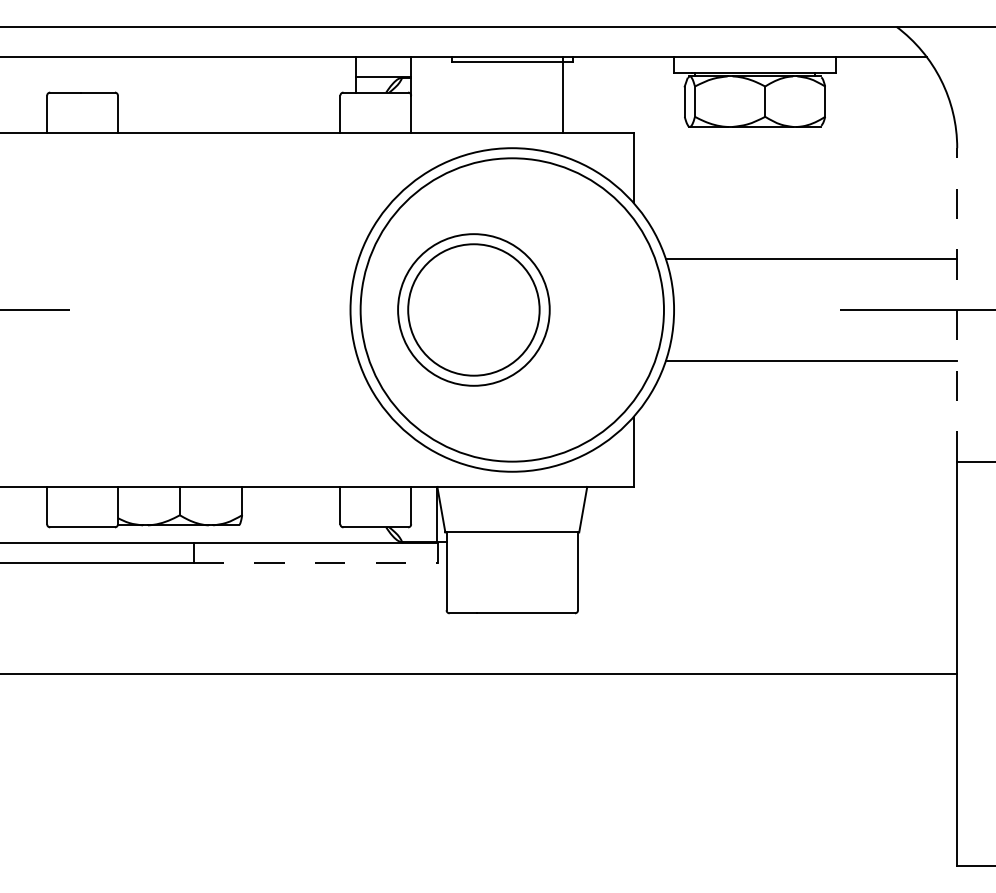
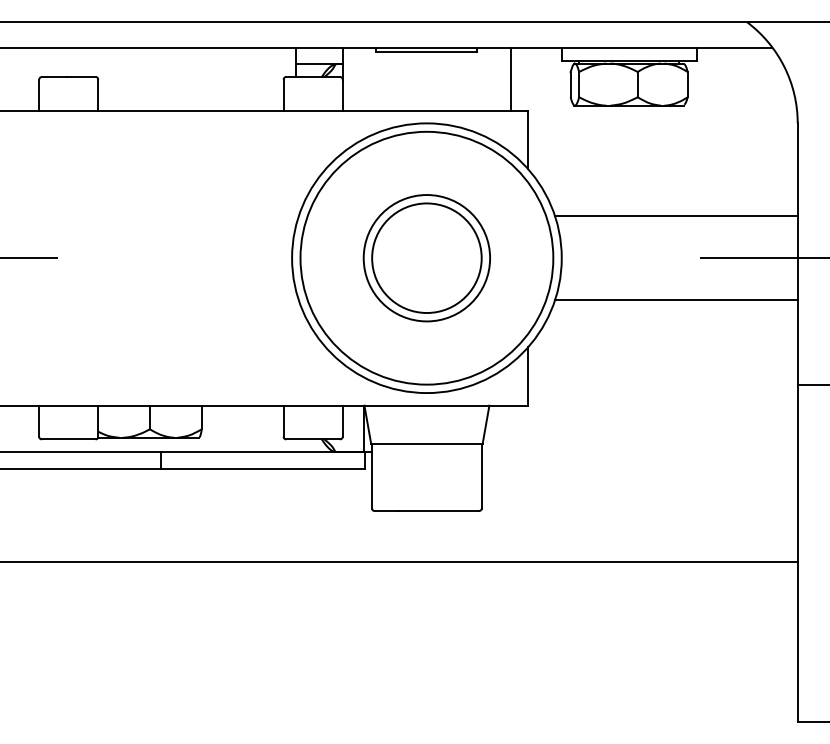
line: (563, 94) -> (511, 78), moved
line: (956, 305) -> (797, 254), dashed -> solid
part: (473, 310) -> (426, 258), moved
line: (316, 562) -> (263, 468), dashed -> solid

